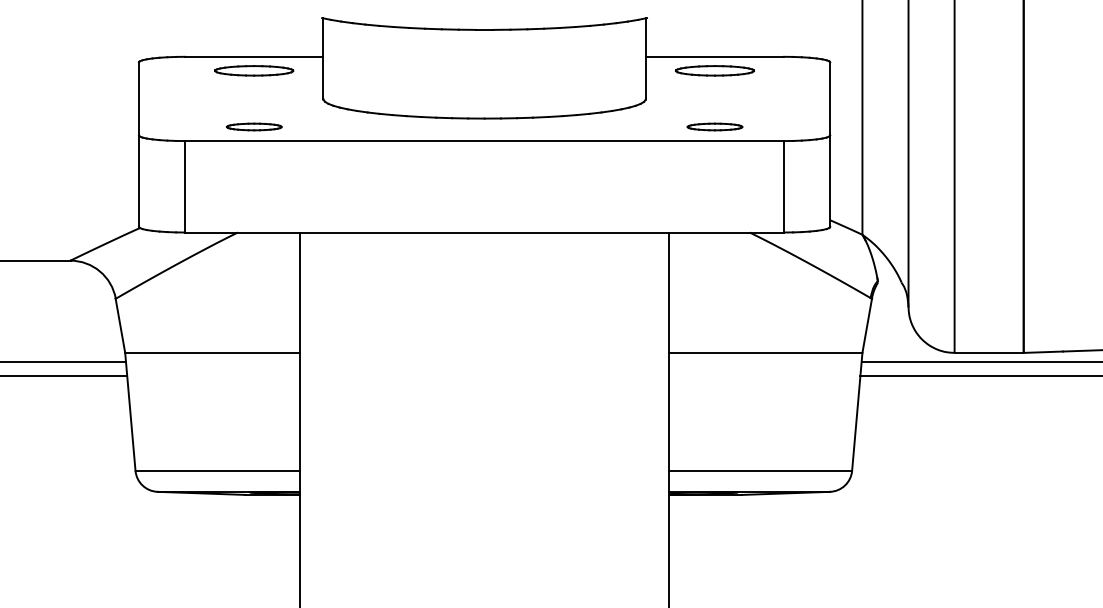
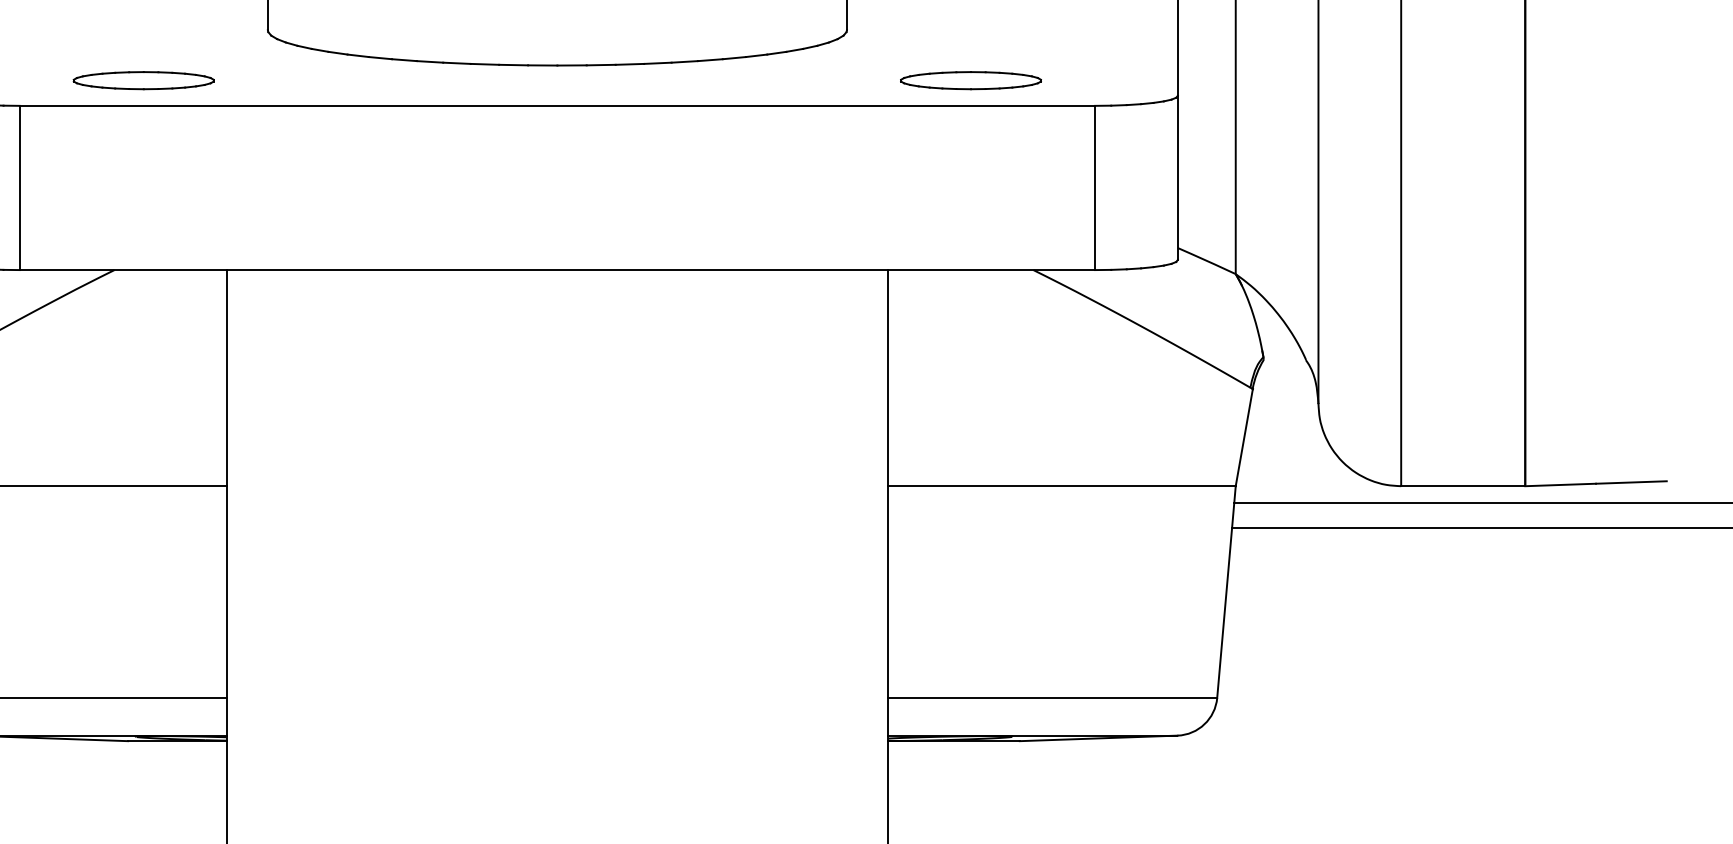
part: (254, 126) -> (144, 79), size x1.43
part: (714, 126) -> (970, 79), size x1.43

